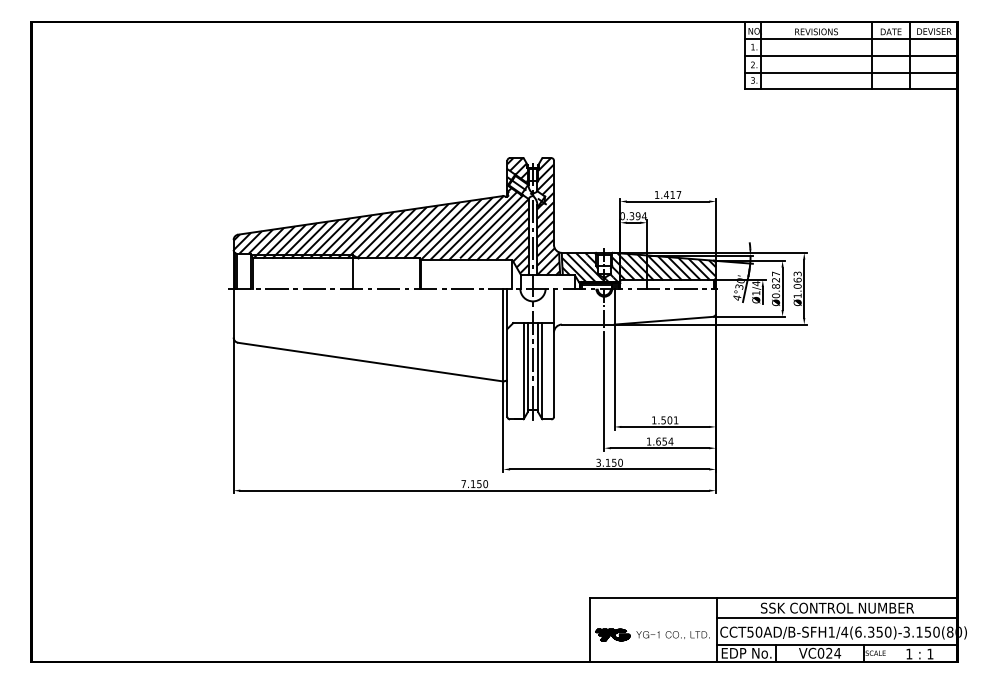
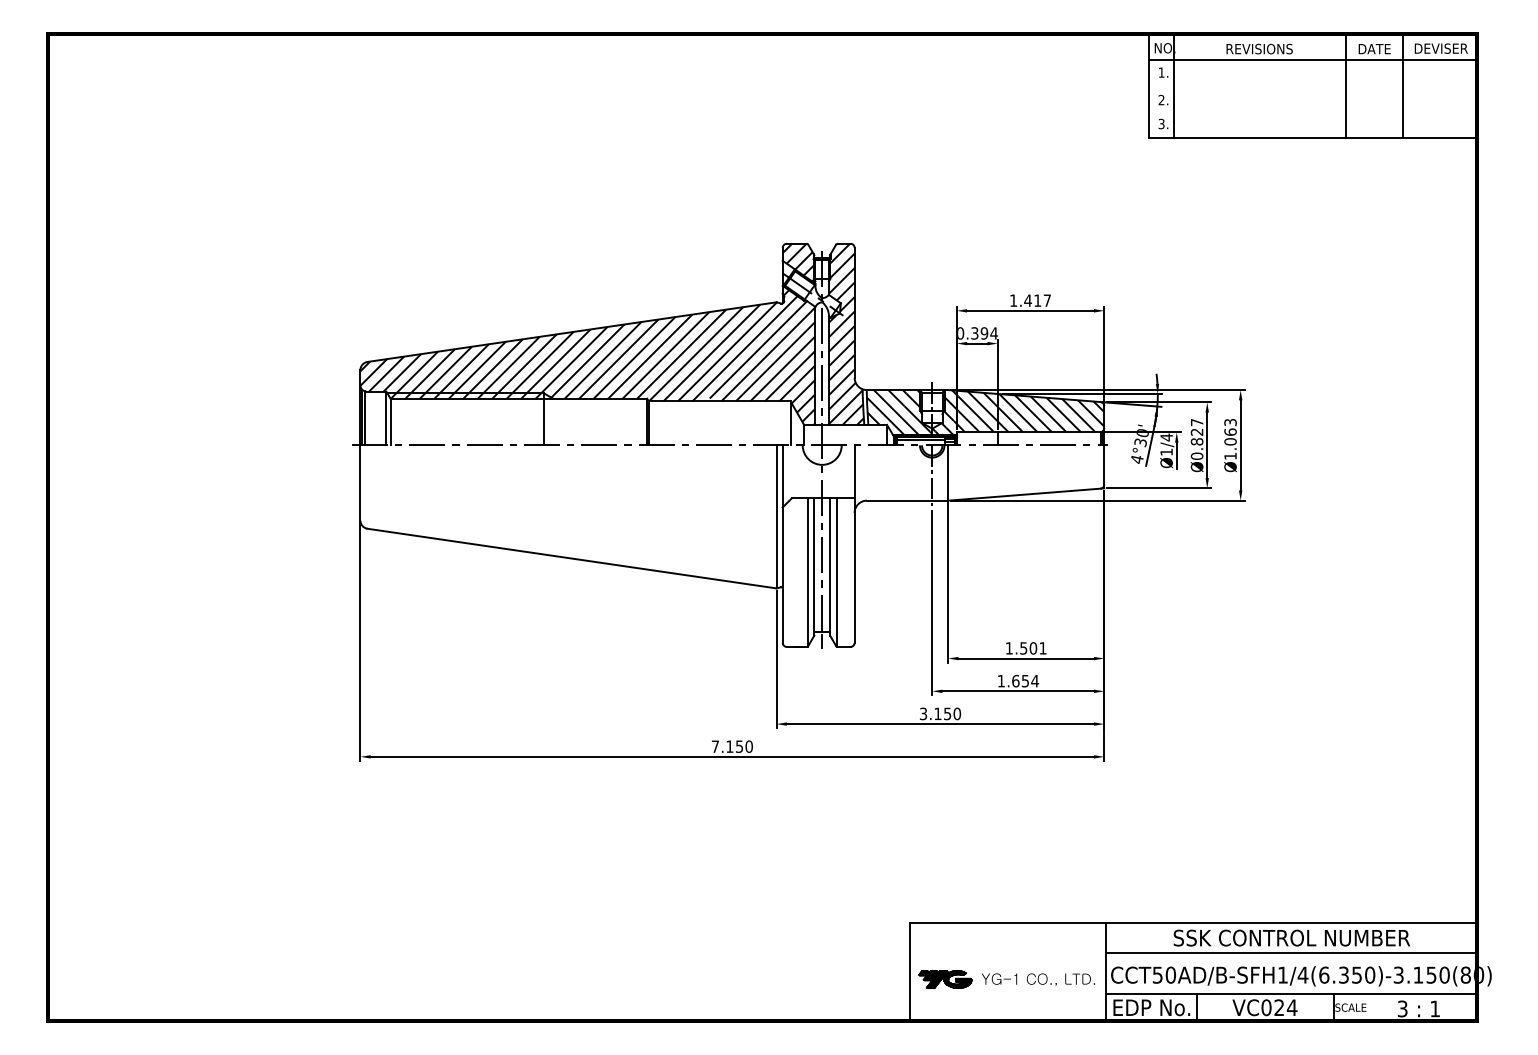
line: (850, 56) -> (1311, 87), removed
line: (850, 73) -> (1311, 113), removed
text: (909, 653) -> (1403, 1008), 1 -> 3

